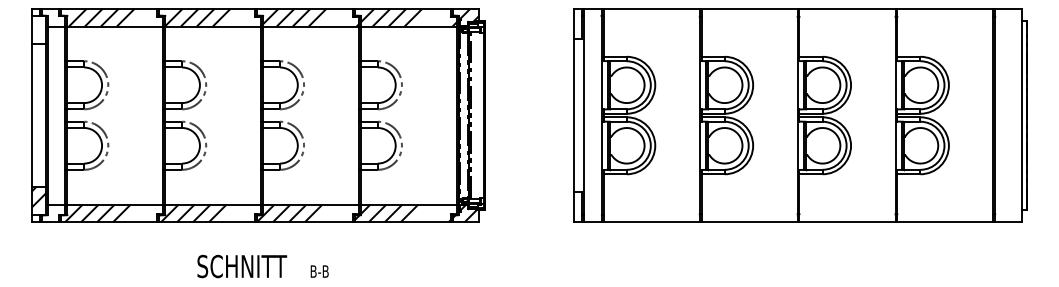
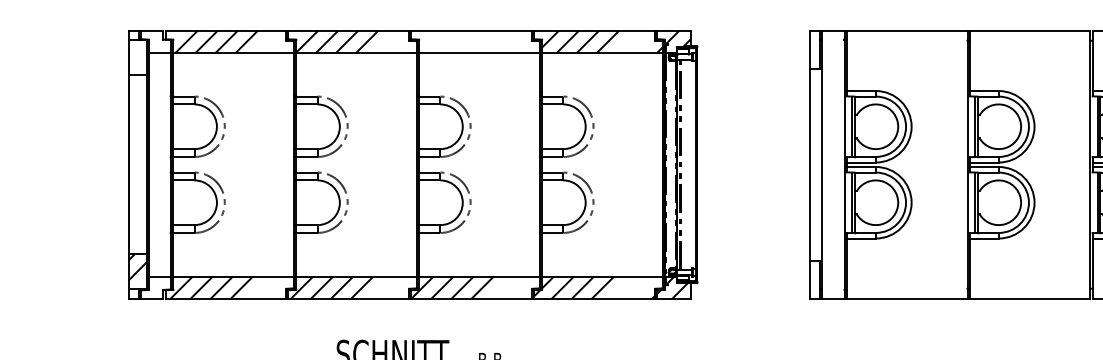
hatch: (311, 17) -> (479, 41), removed

